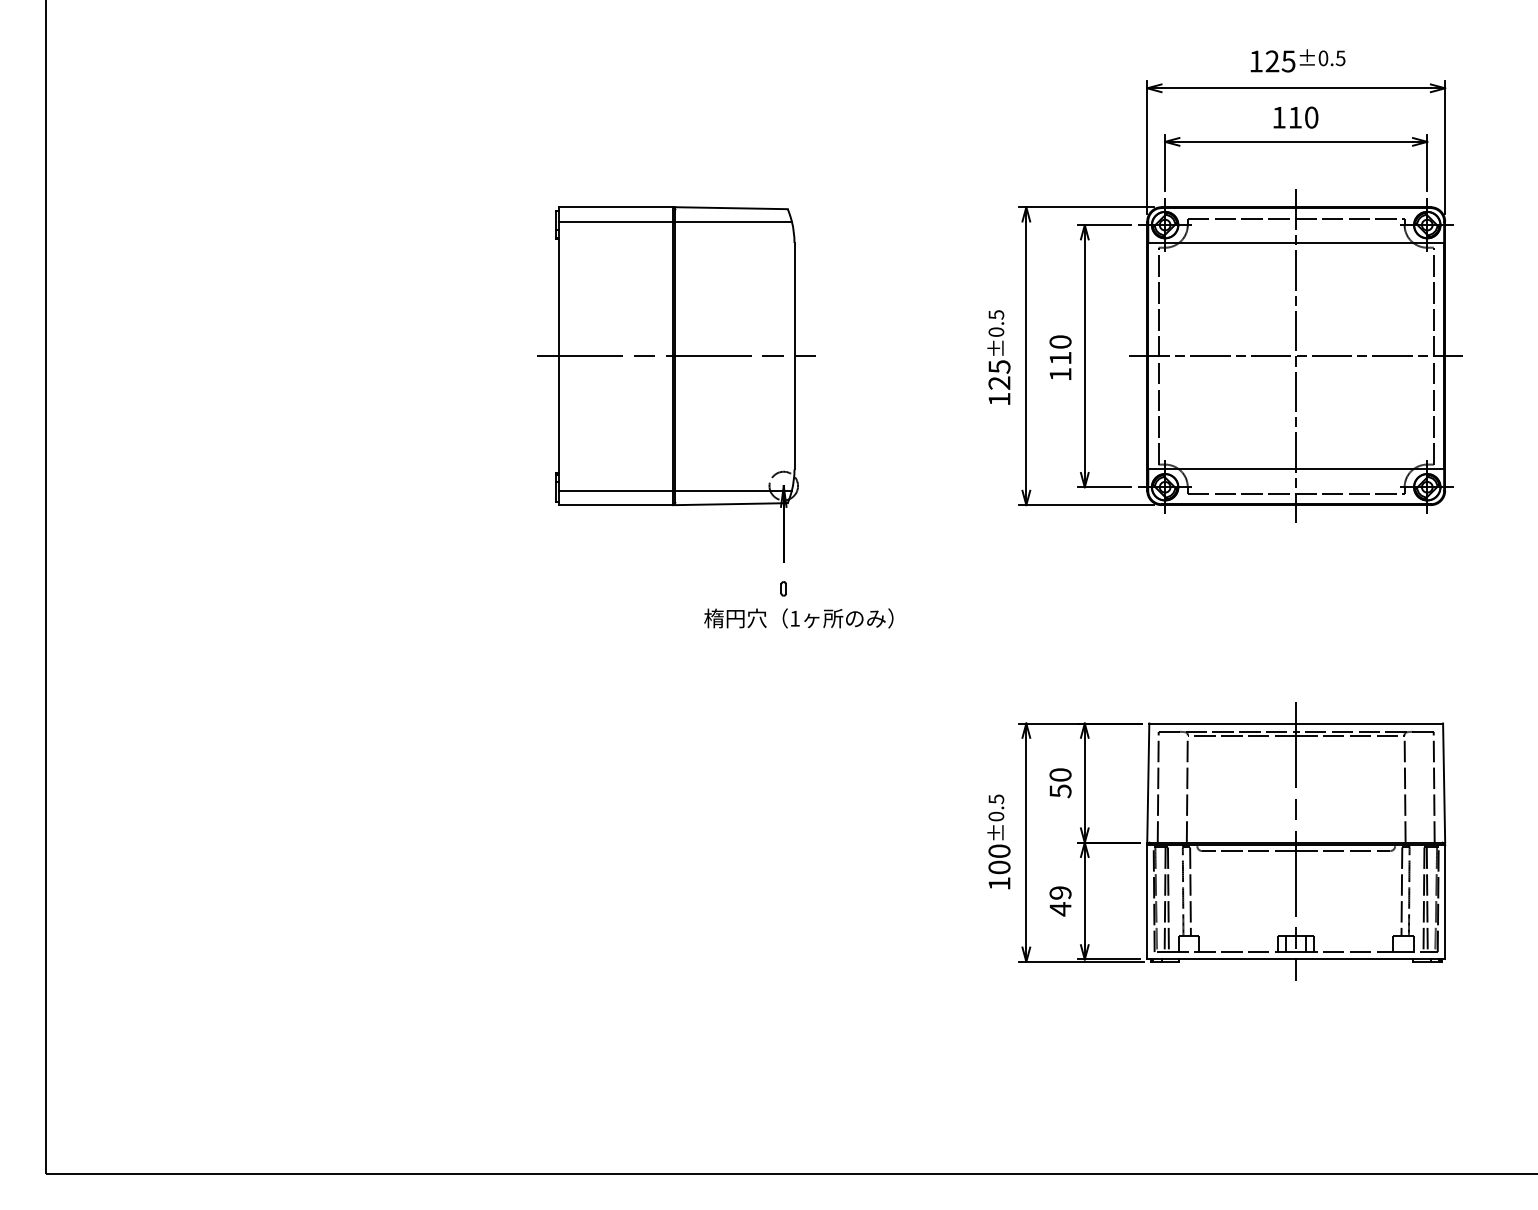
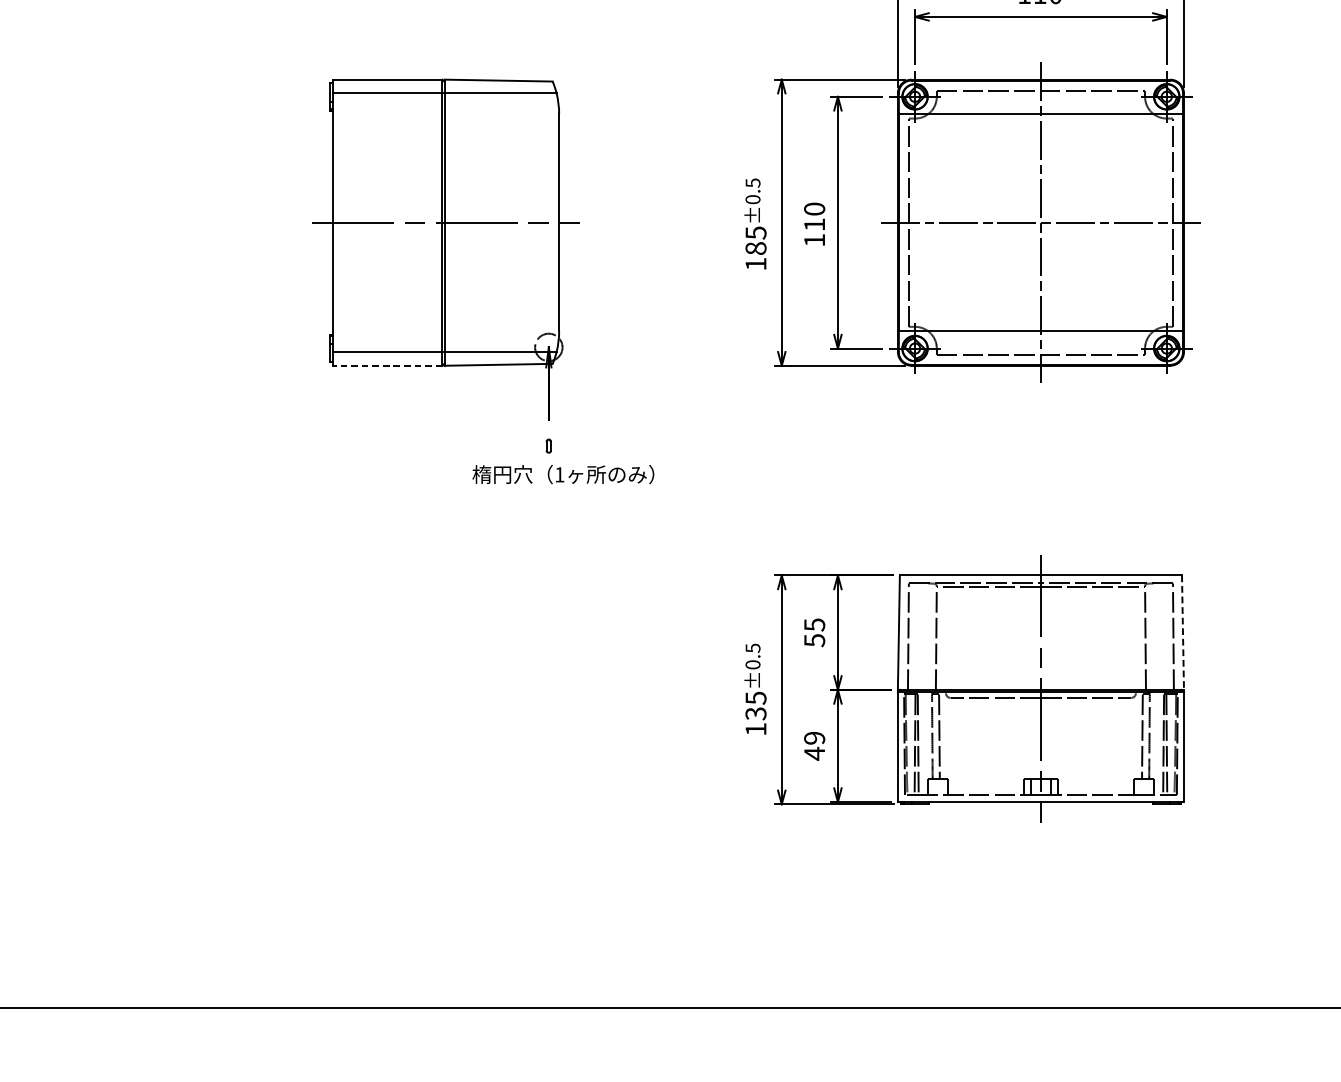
text: (999, 382) -> (756, 247), 125 -> 185
line: (615, 505) -> (387, 366), solid -> dashed
text: (1060, 775) -> (814, 625), 50 -> 55
line: (1444, 783) -> (1183, 633), solid -> dashed
text: (999, 859) -> (756, 706), 100 -> 135

